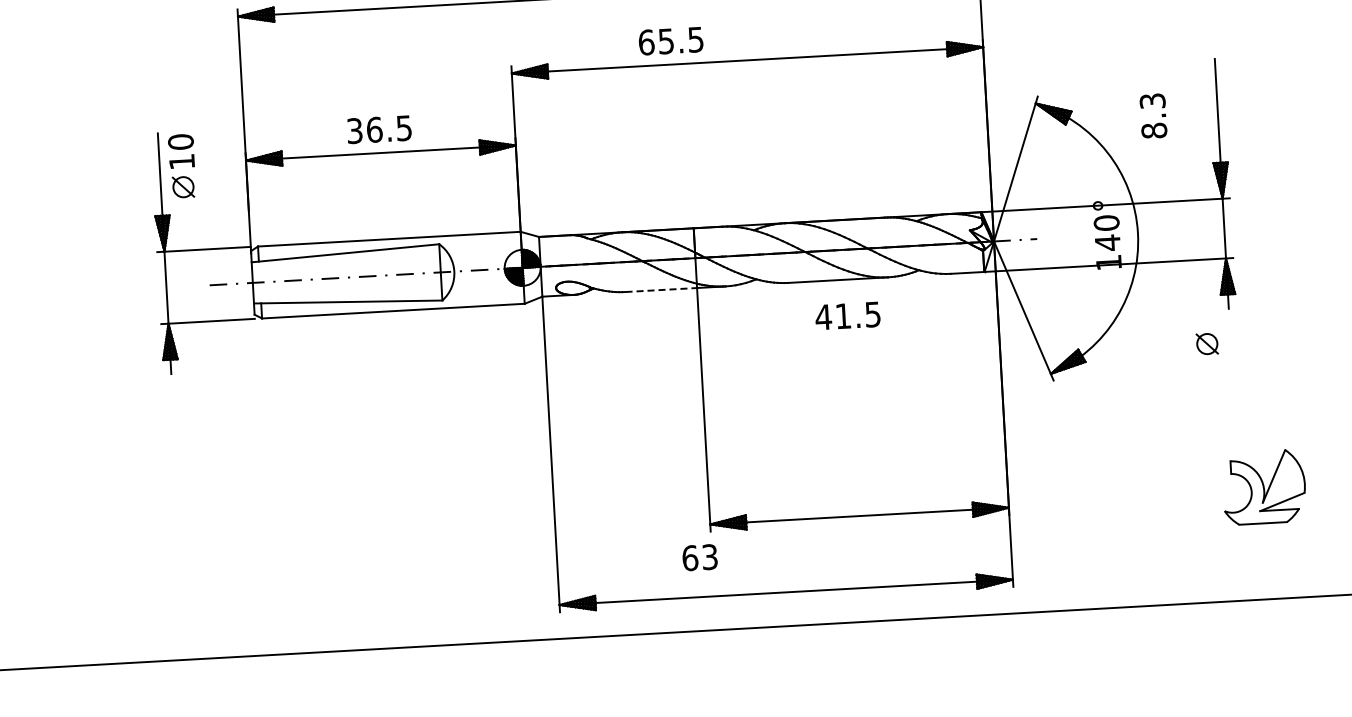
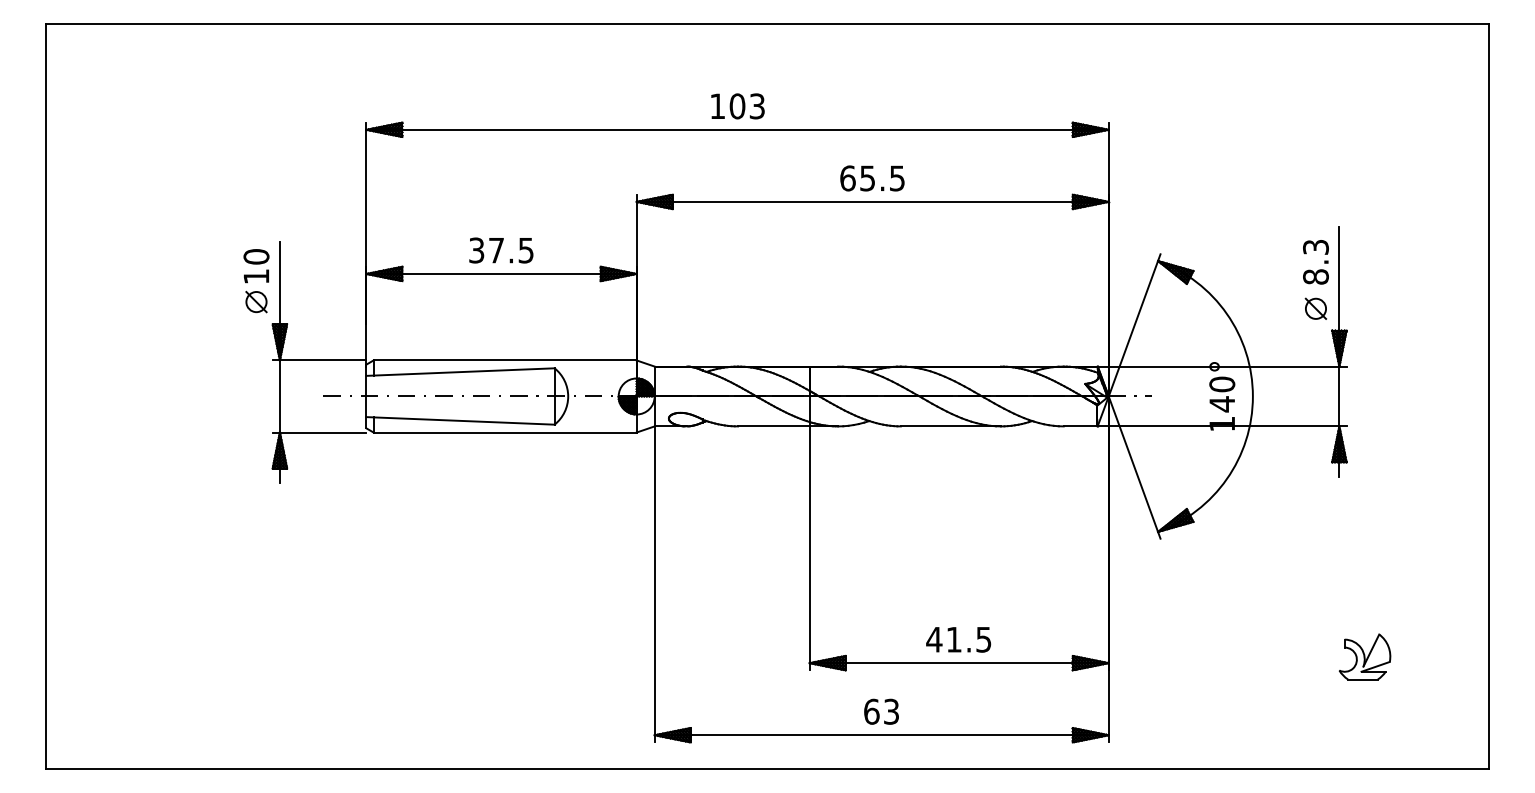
text: (671, 41) -> (872, 178), moved
text: (1153, 116) -> (1315, 262), moved
text: (374, 129) -> (496, 250), 36.5 -> 37.5
part: (182, 166) -> (256, 281), moved
line: (660, 290) -> (773, 426), dashed -> solid
text: (847, 315) -> (958, 639), moved
part: (1206, 343) -> (1315, 308), moved
part: (1263, 486) -> (1364, 656), size x0.62
text: (699, 557) -> (881, 711), moved

